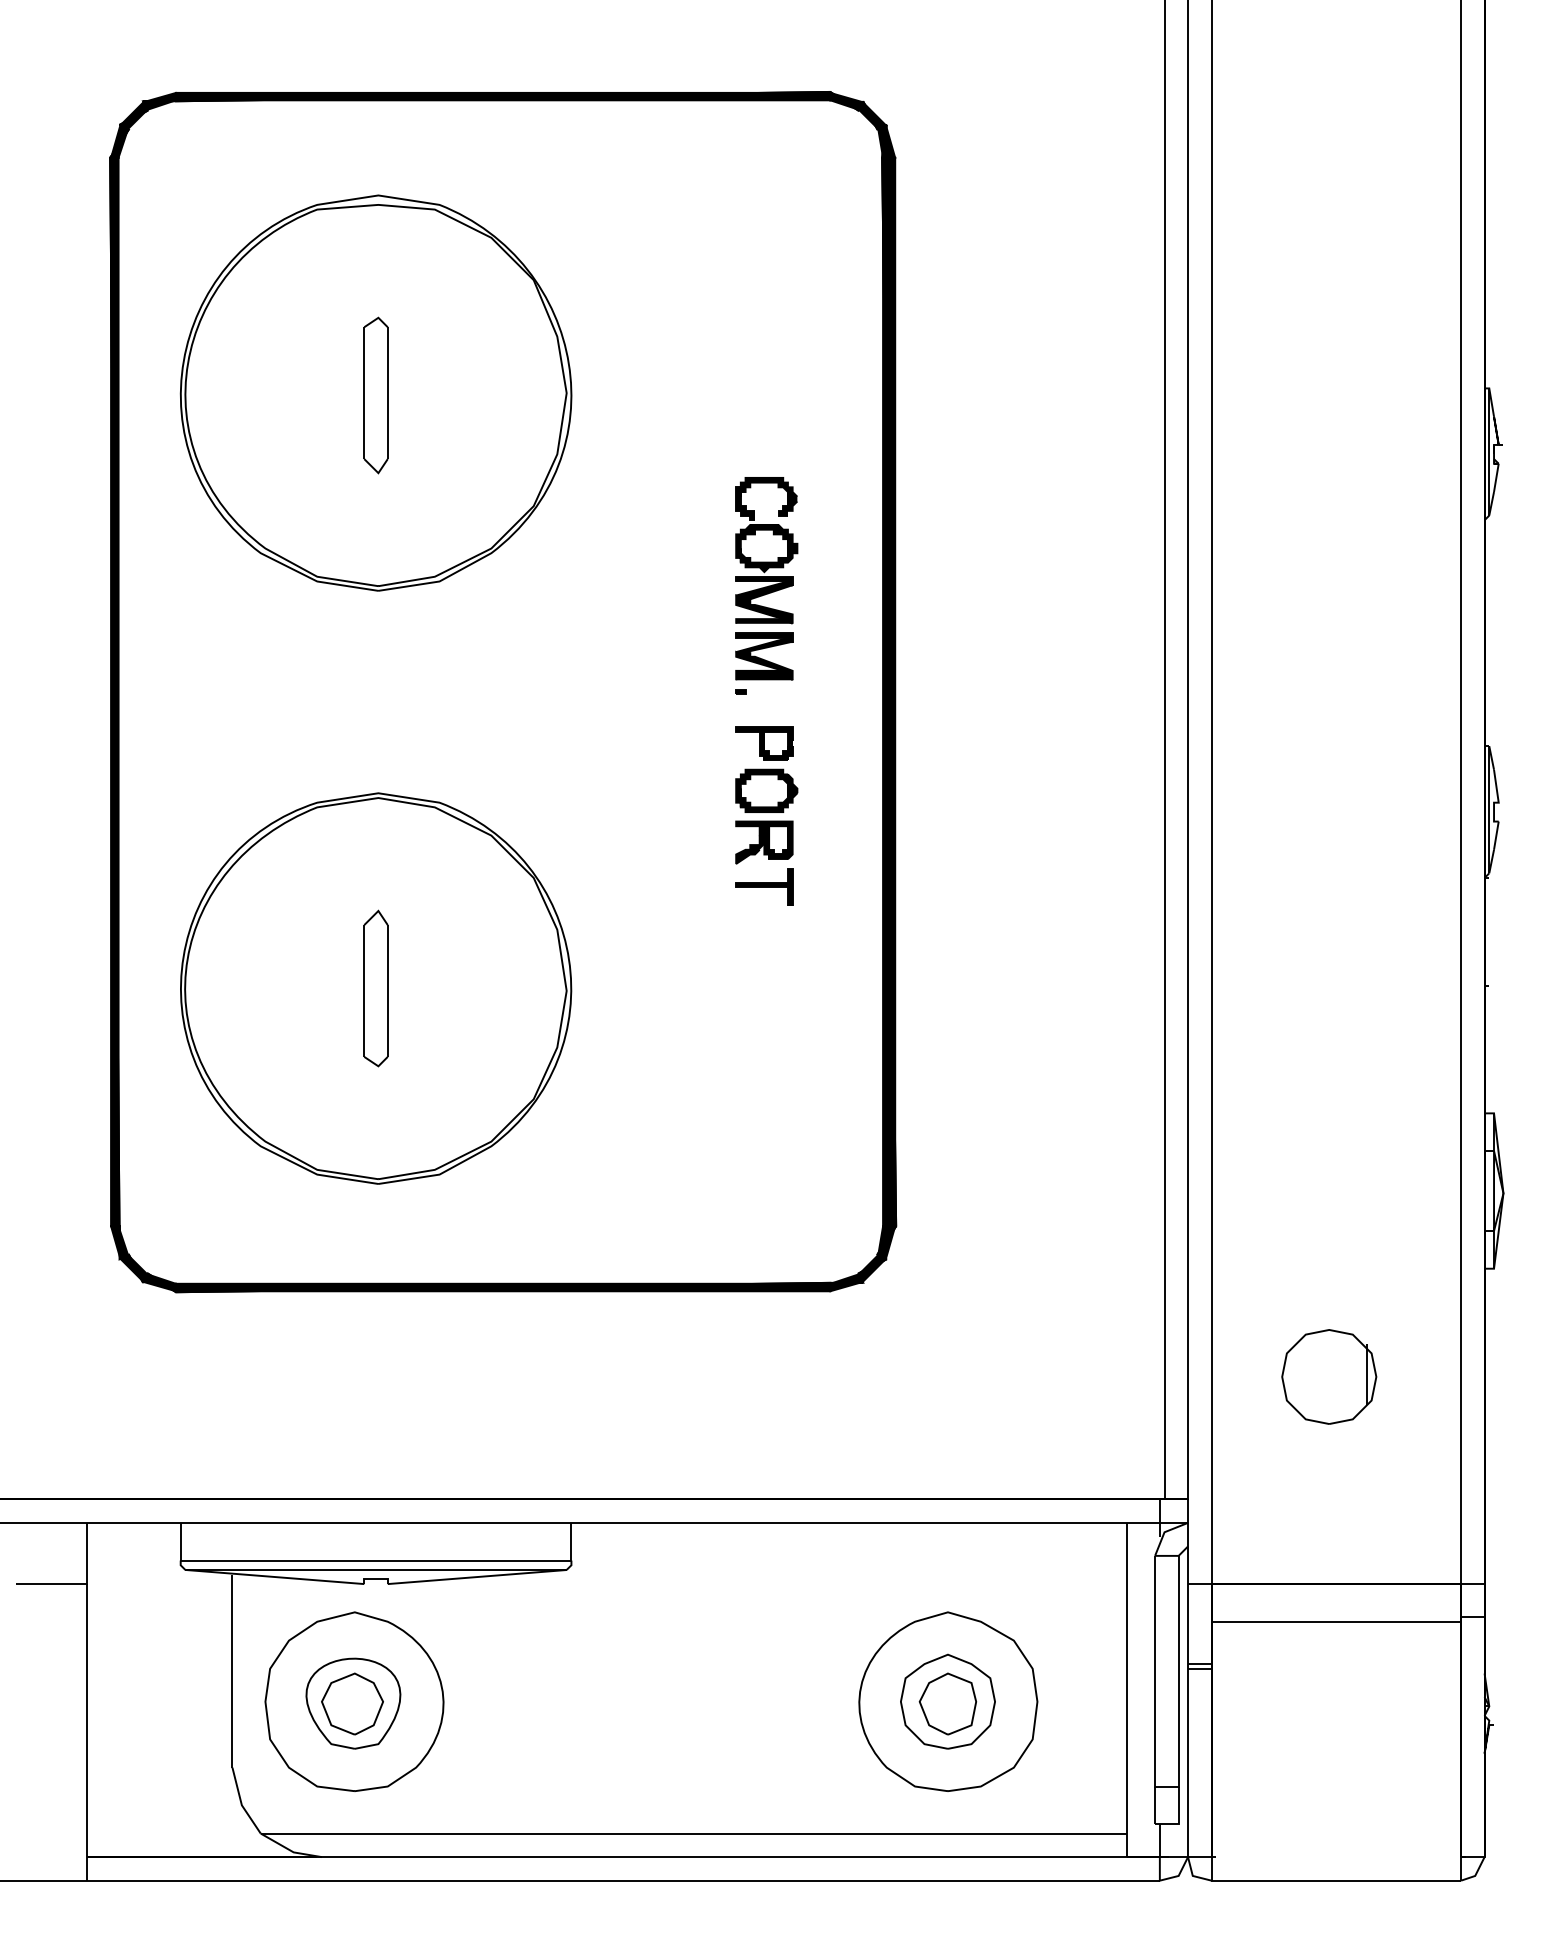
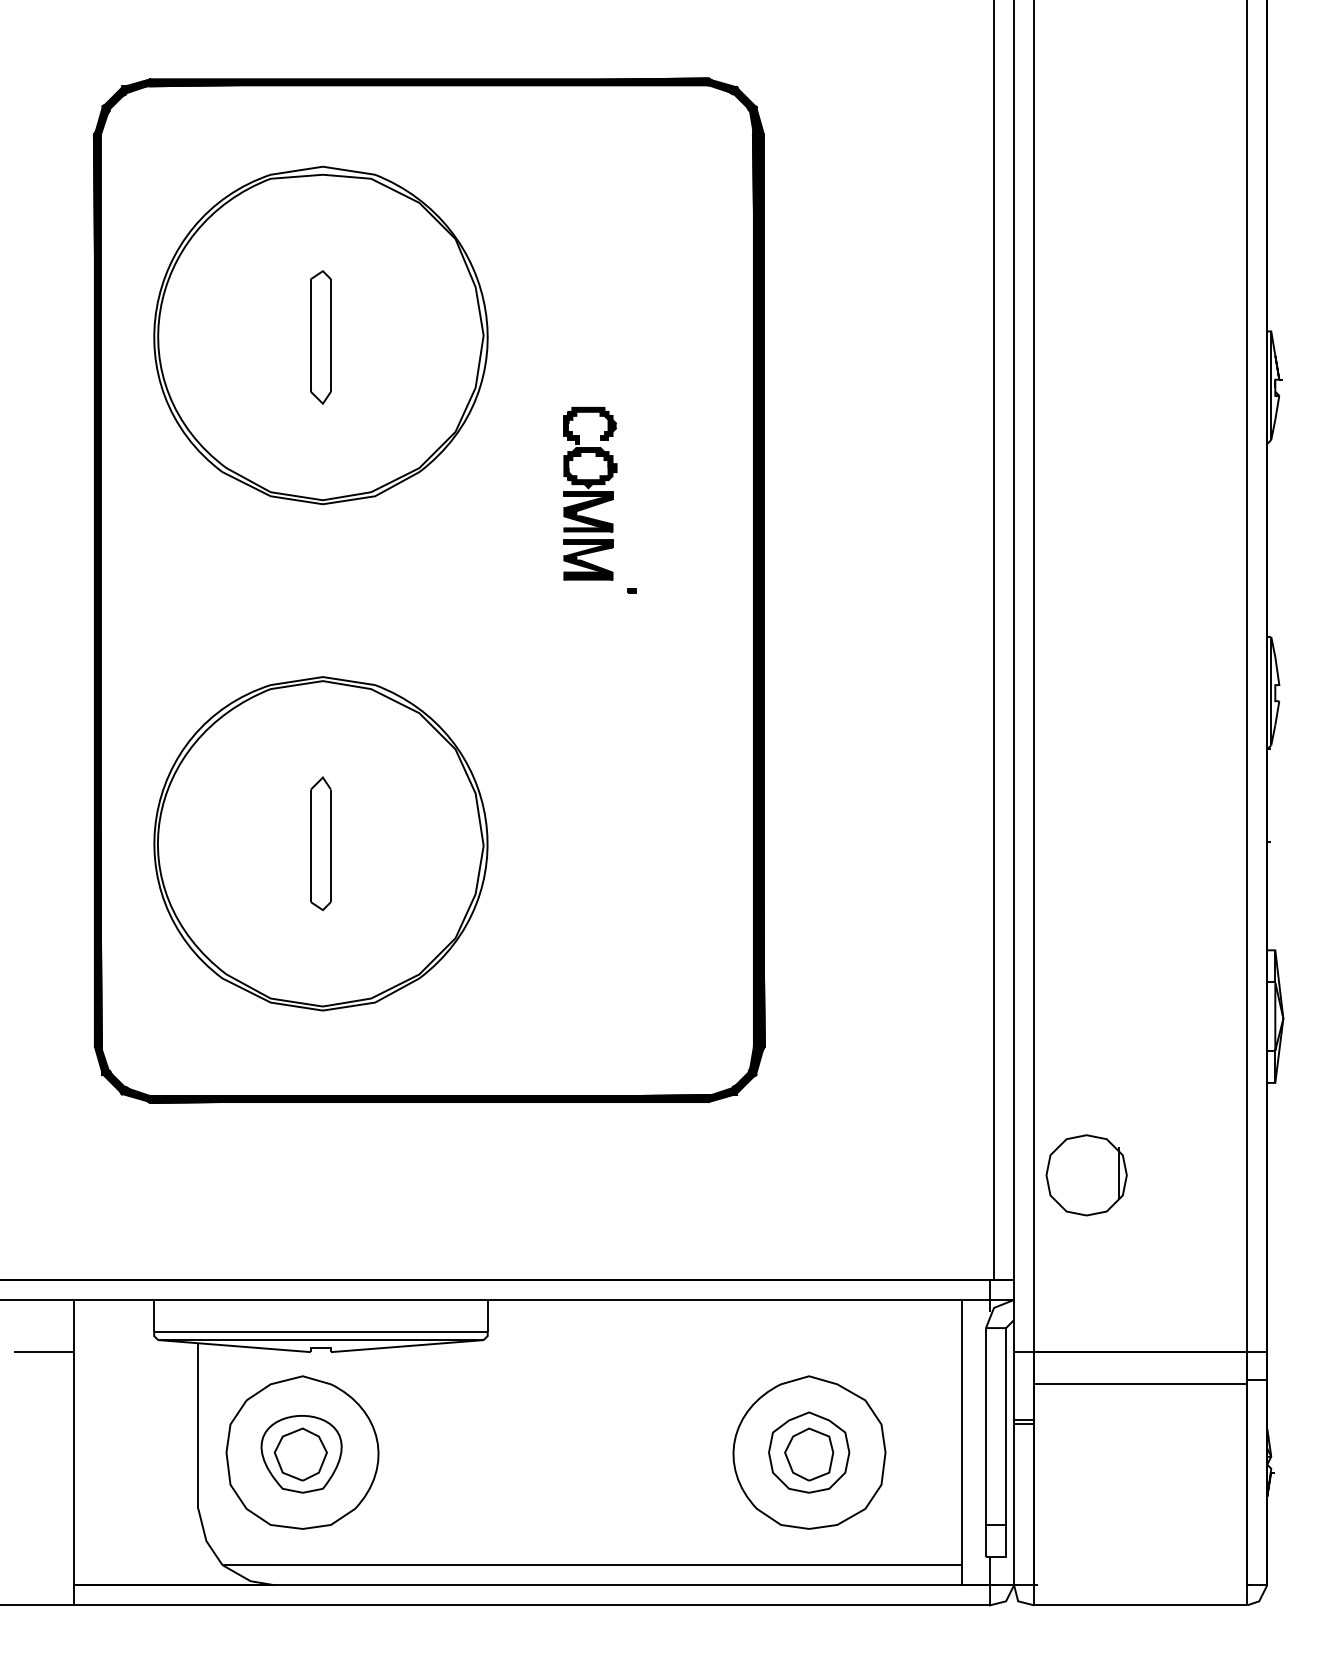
part: (766, 578) -> (590, 493), moved
part: (766, 816) -> (654, 696), removed
part: (1329, 1377) -> (1086, 1175), moved

